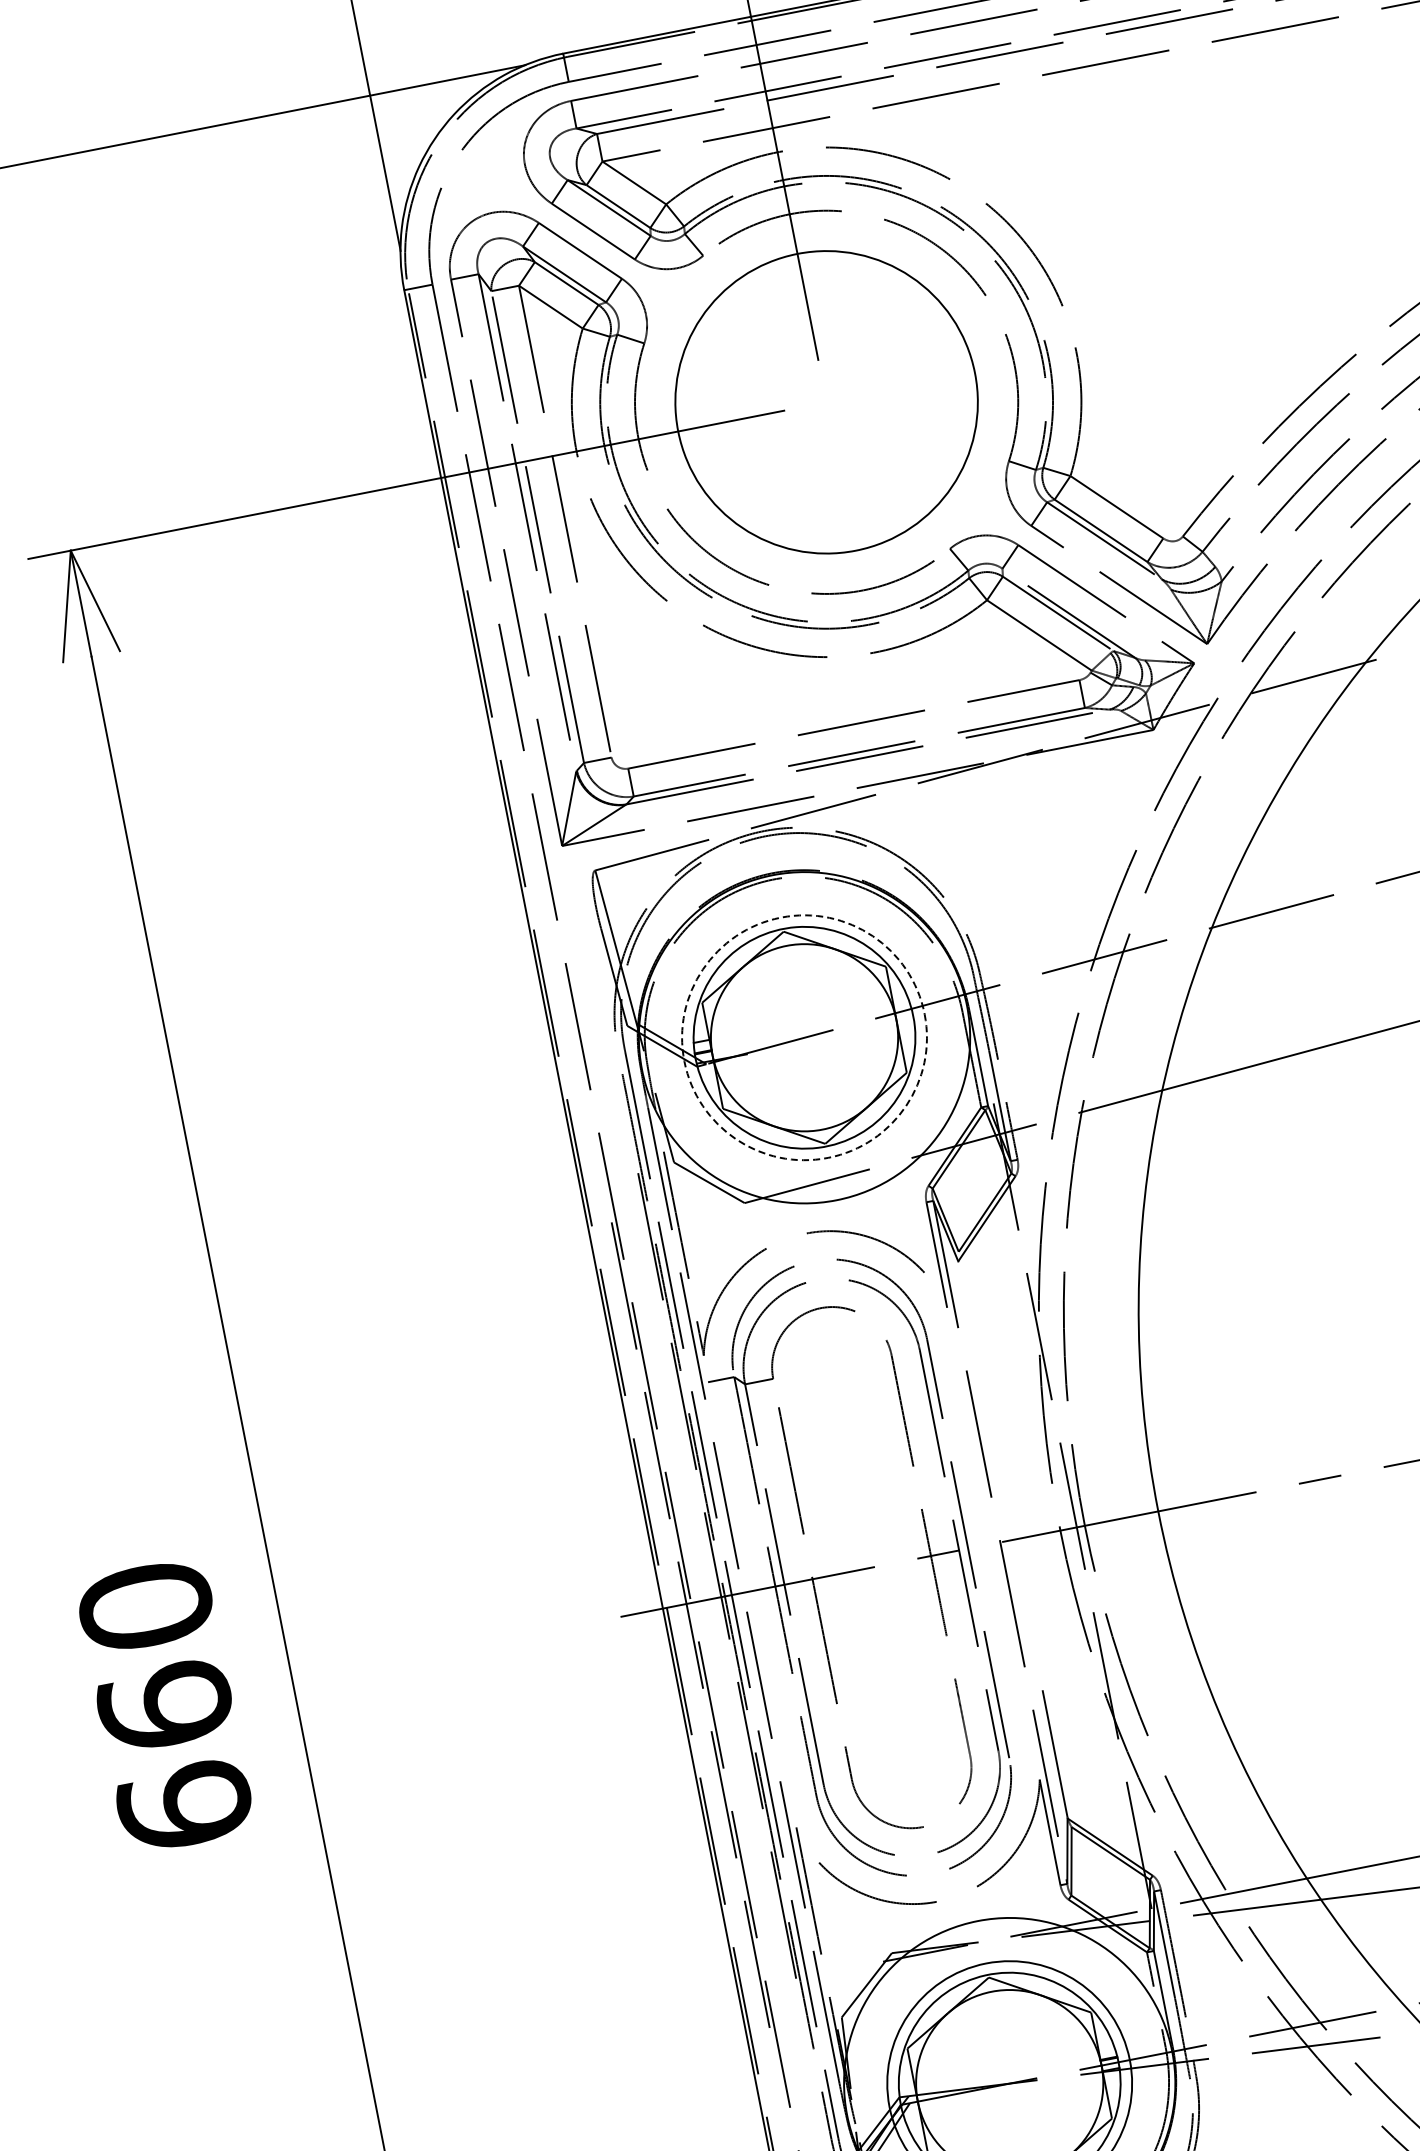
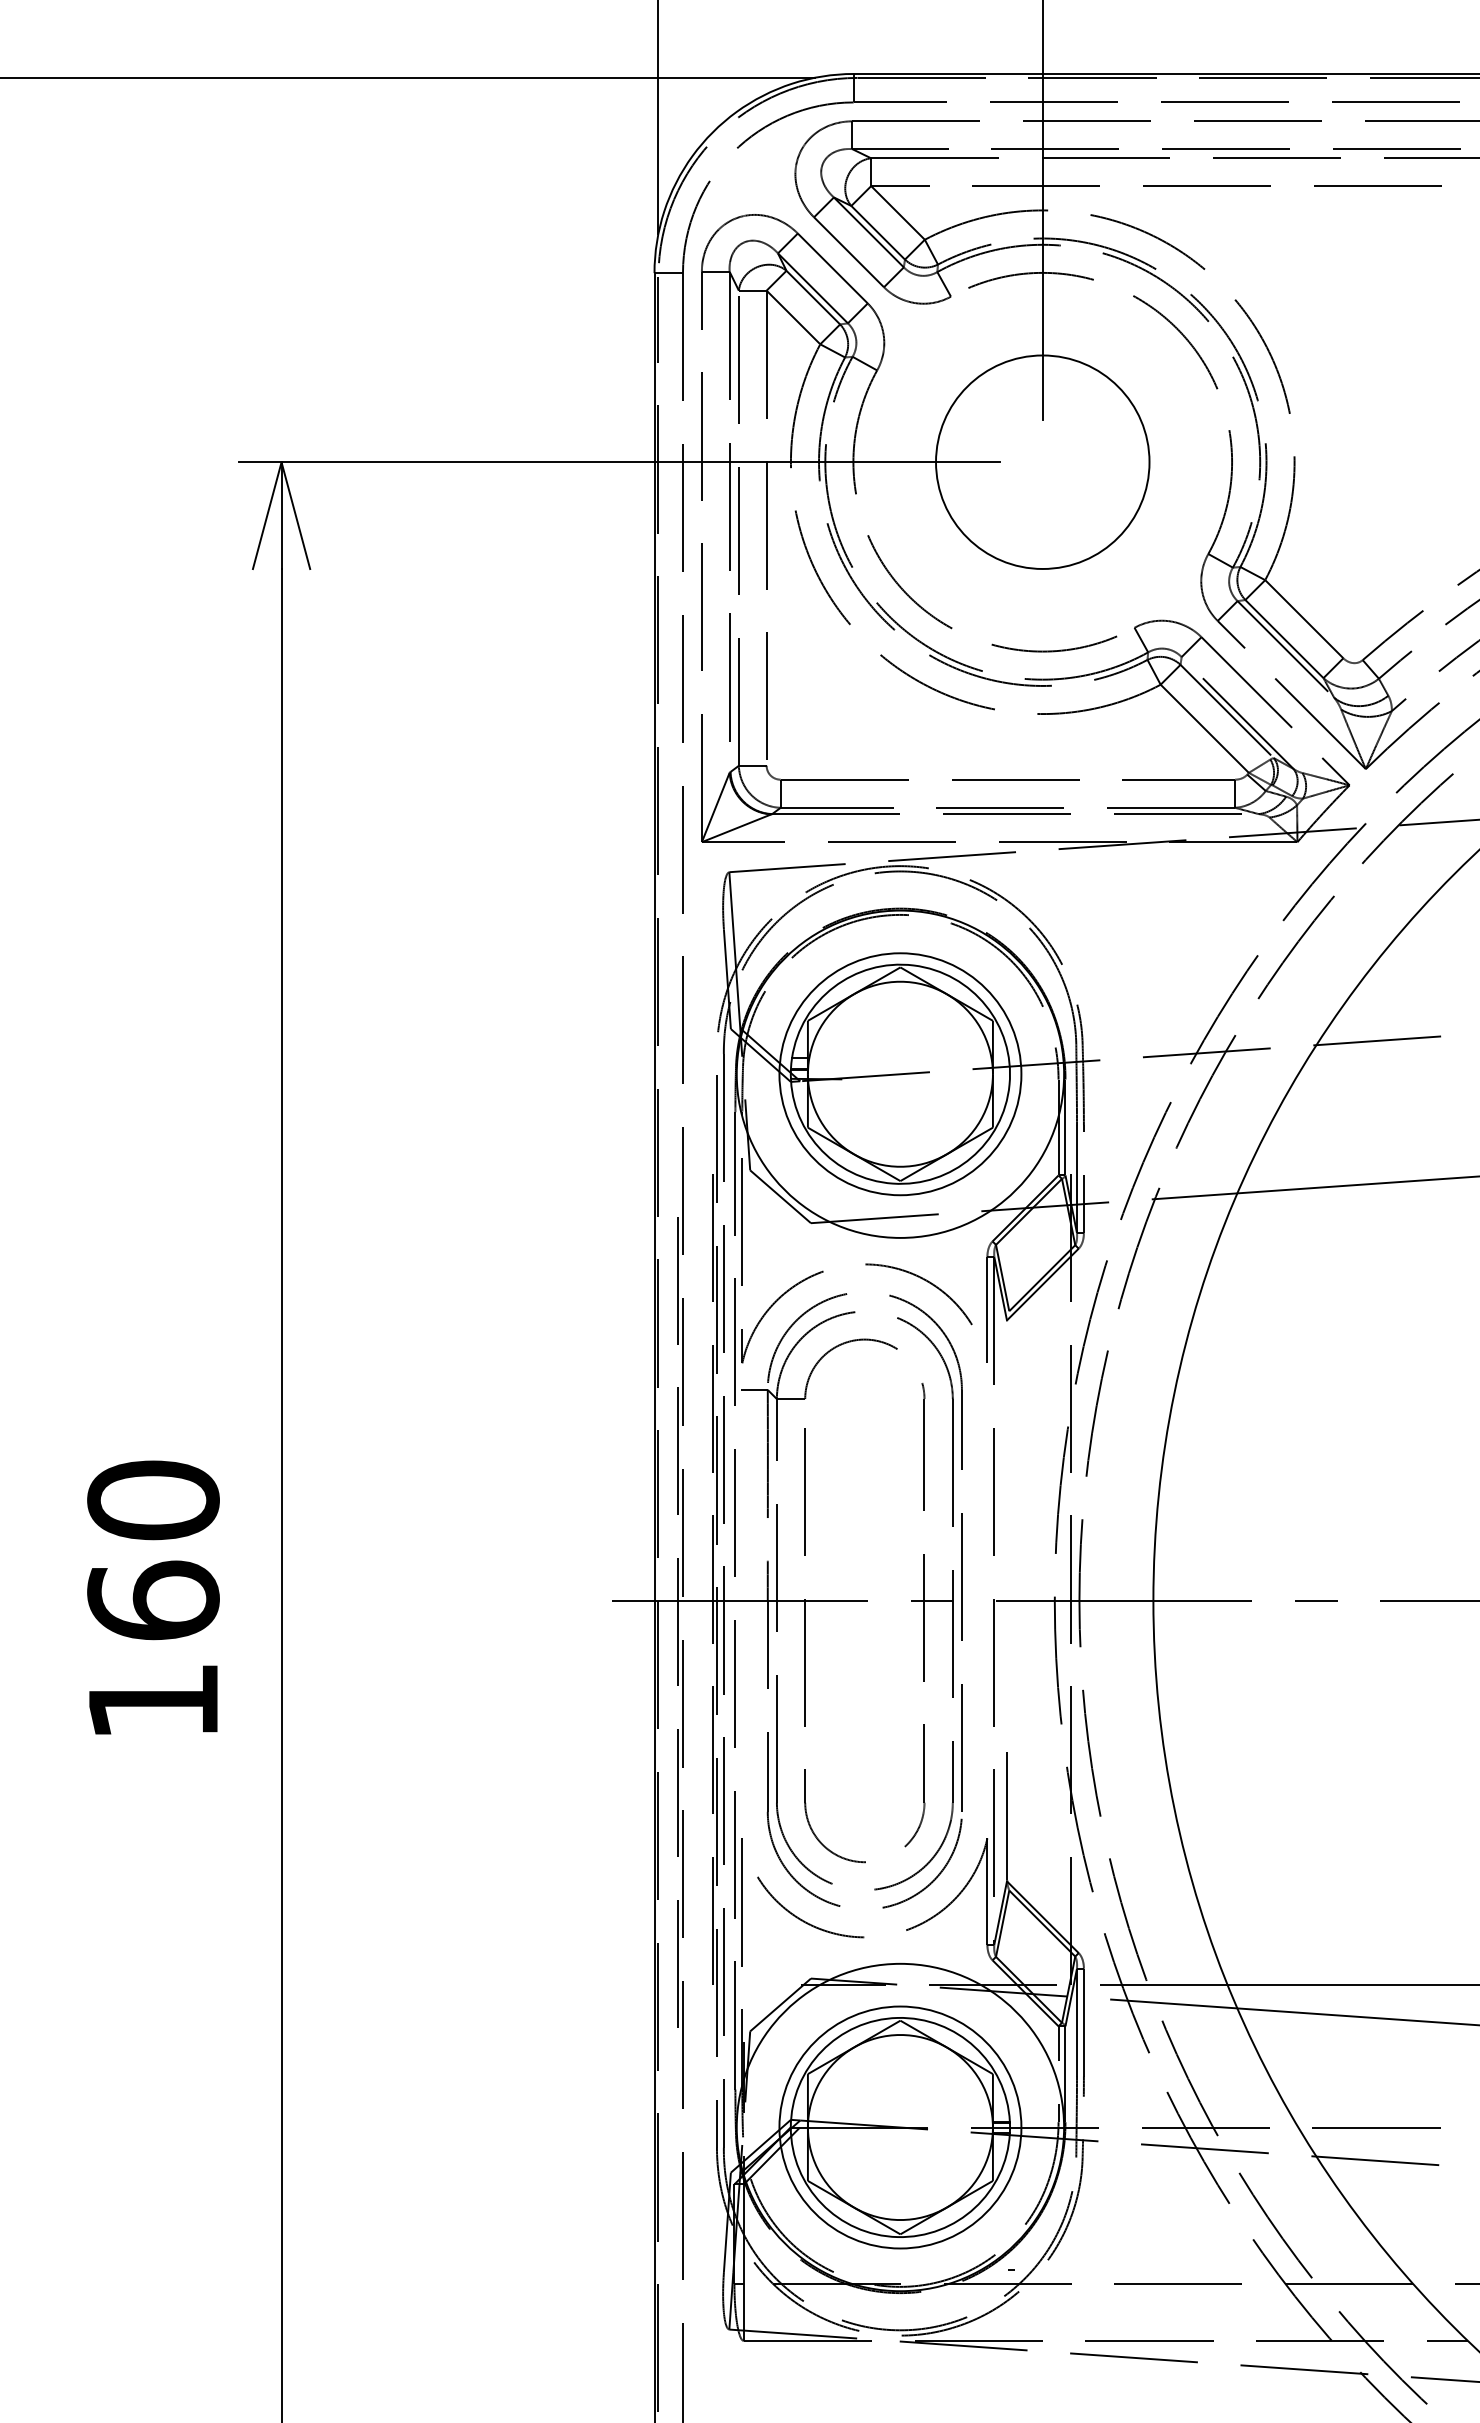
circle: (826, 401) -> (1042, 461), size x0.71
circle: (804, 1038) -> (900, 1074), dashed -> solid
text: (184, 1805) -> (153, 1700), 660 -> 160

